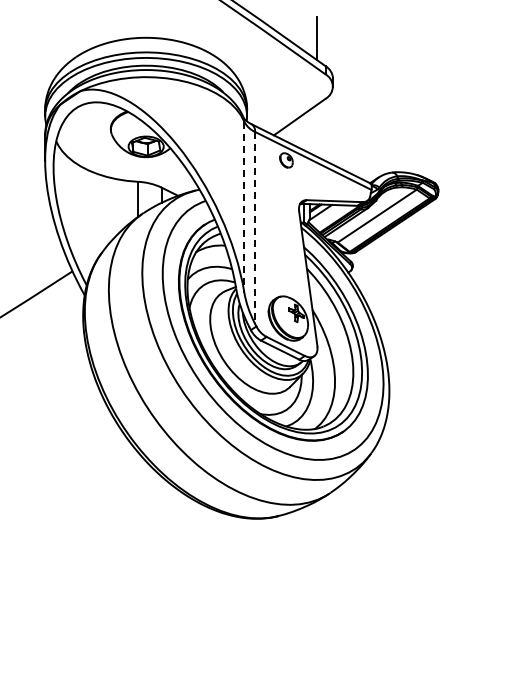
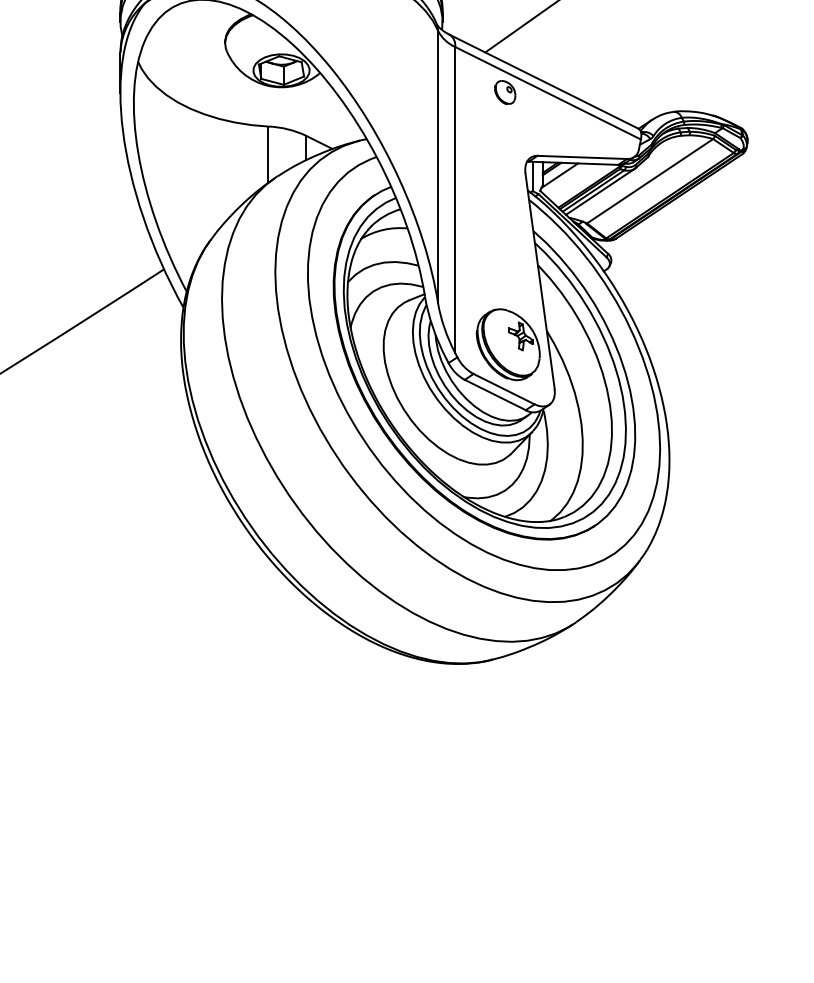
line: (244, 207) -> (438, 167), dashed -> solid
line: (255, 227) -> (455, 199), dashed -> solid

